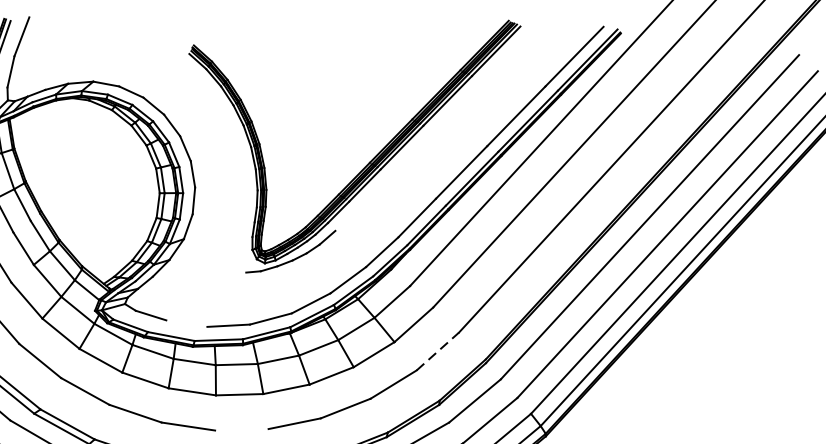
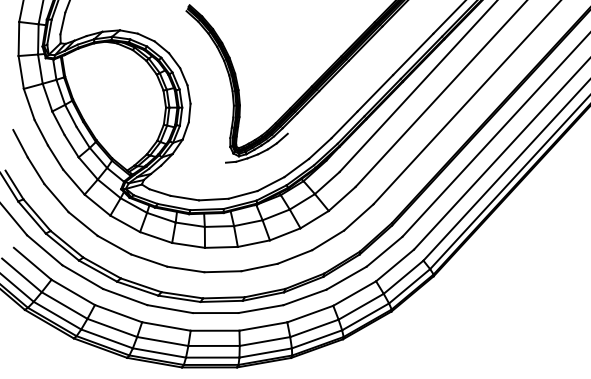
line: (186, 322) -> (184, 197), added
line: (437, 351) -> (358, 217), dashed -> solid
line: (241, 429) -> (222, 271), added

